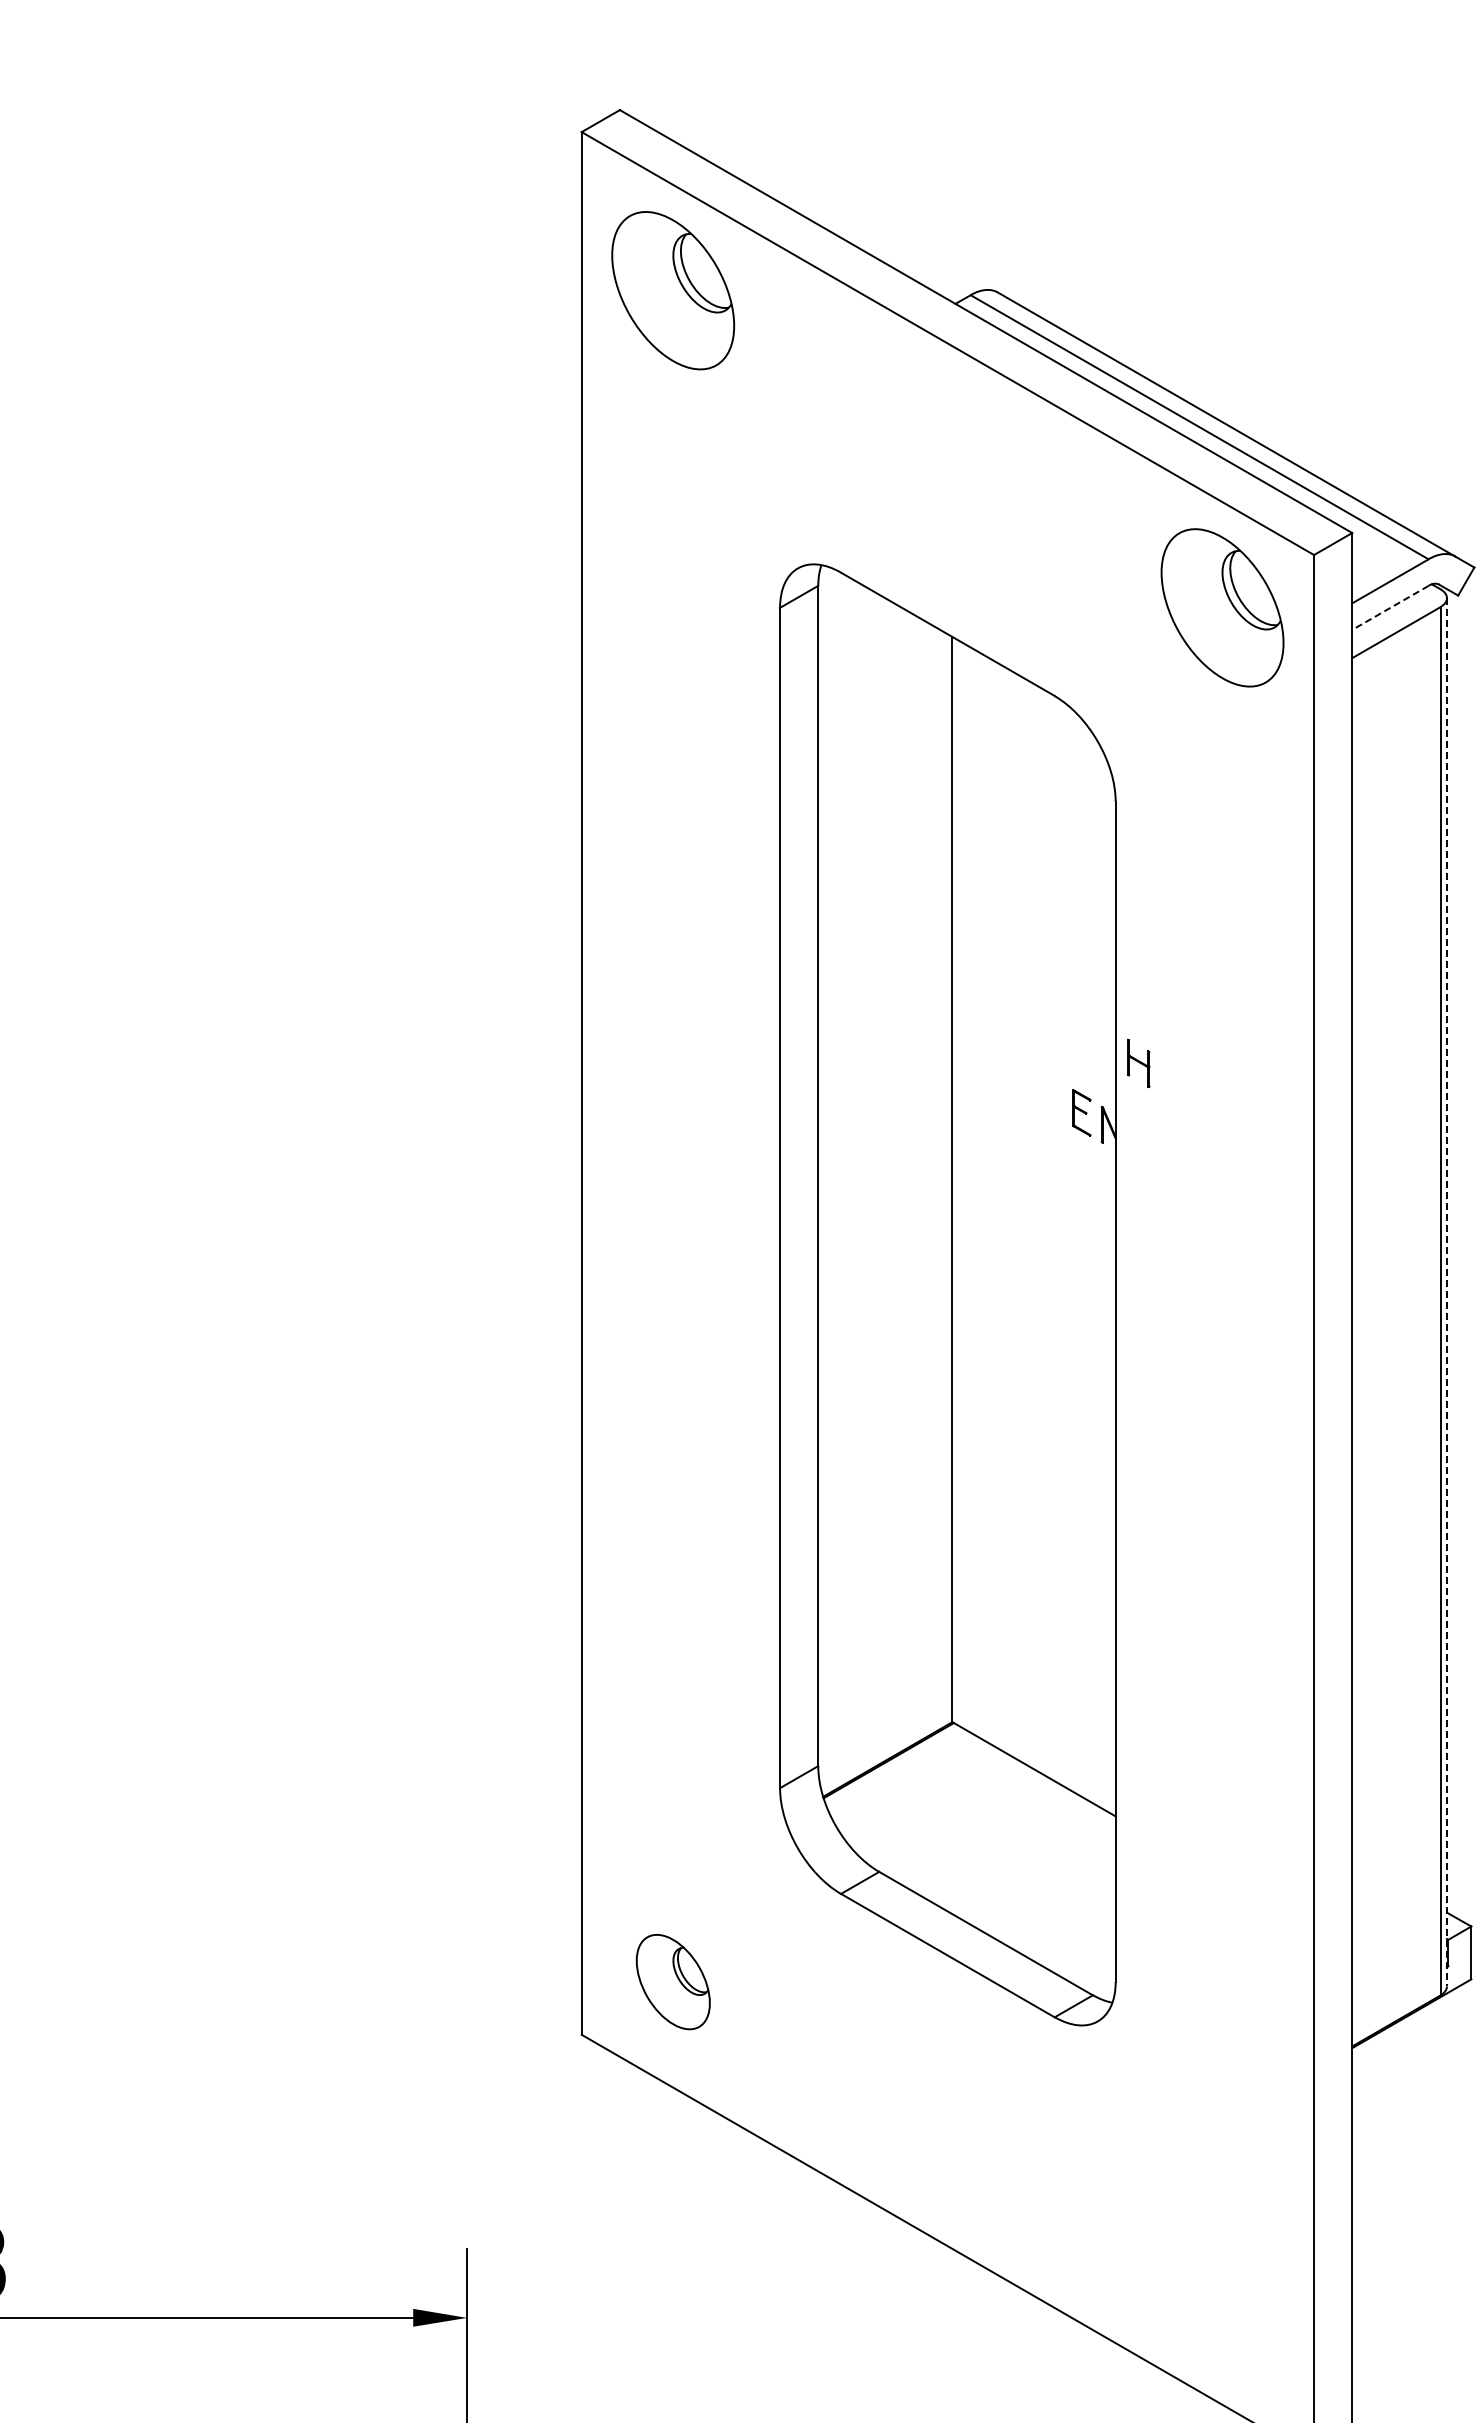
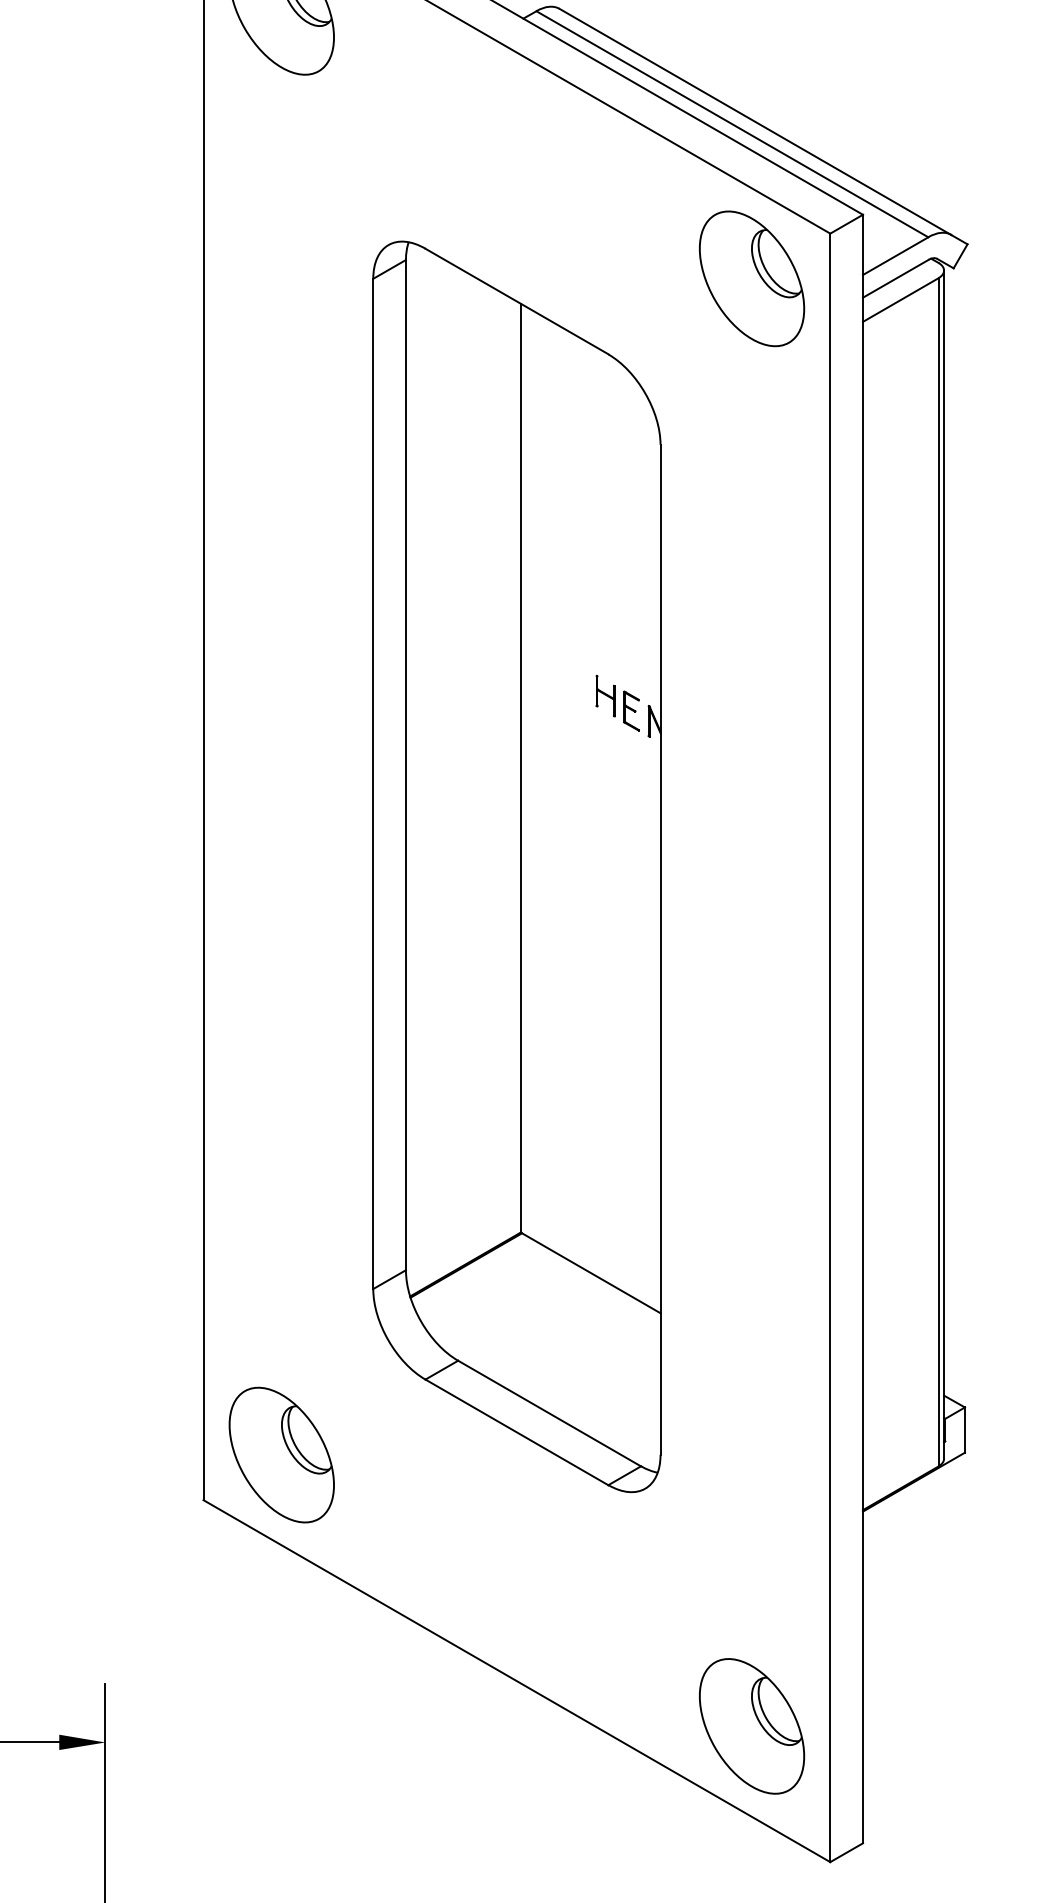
line: (1390, 608) -> (895, 279), dashed -> solid
part: (1138, 1063) -> (605, 696), moved
line: (1446, 1292) -> (943, 864), dashed -> solid
part: (673, 1981) -> (282, 1454), size x1.67
part: (1222, 2298) -> (751, 1725), added

